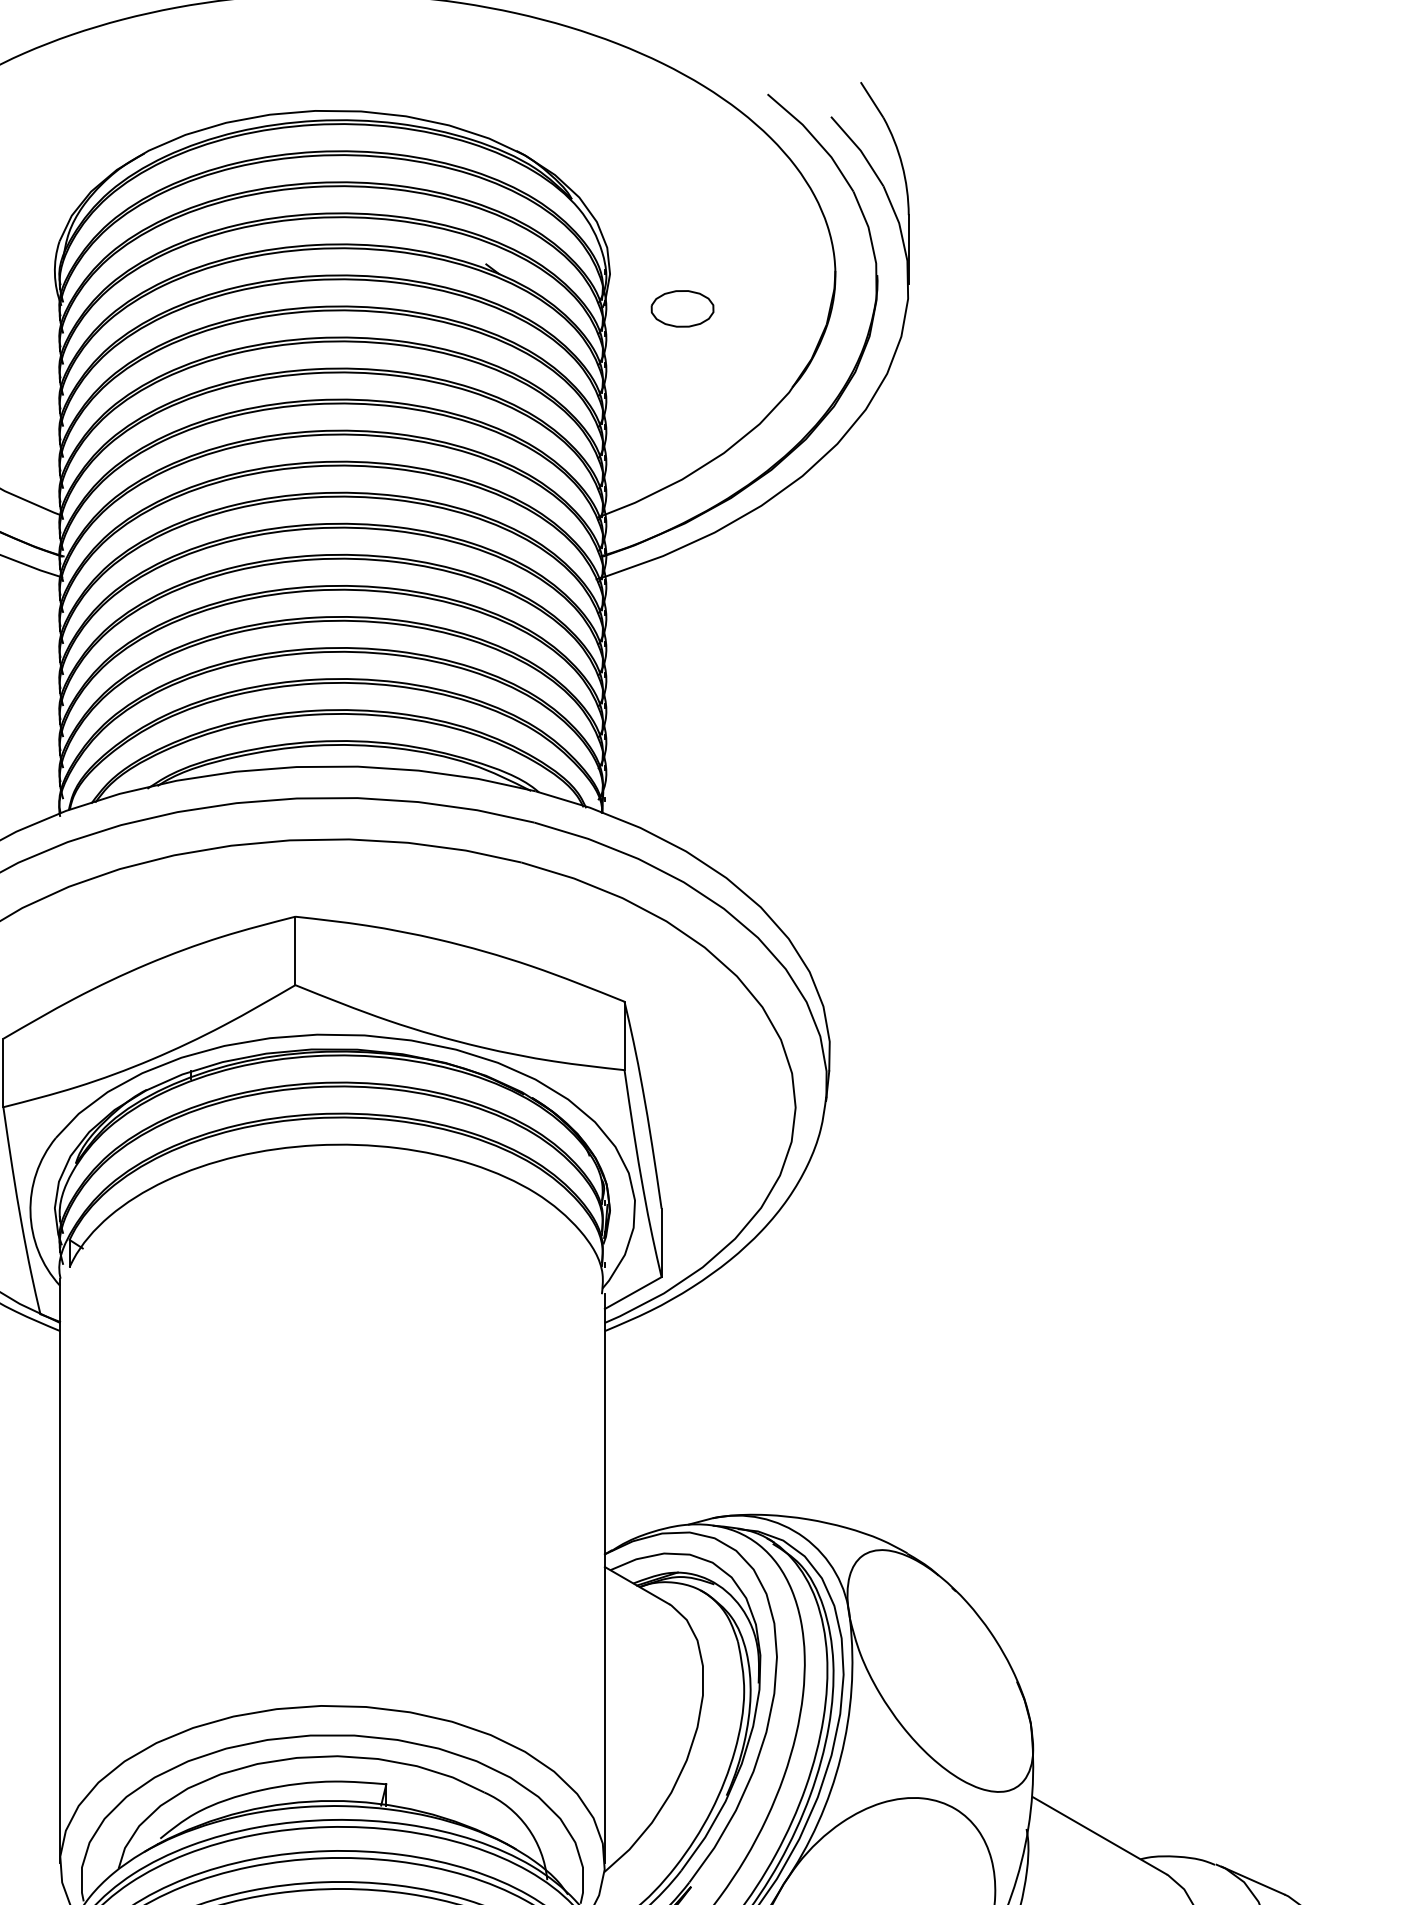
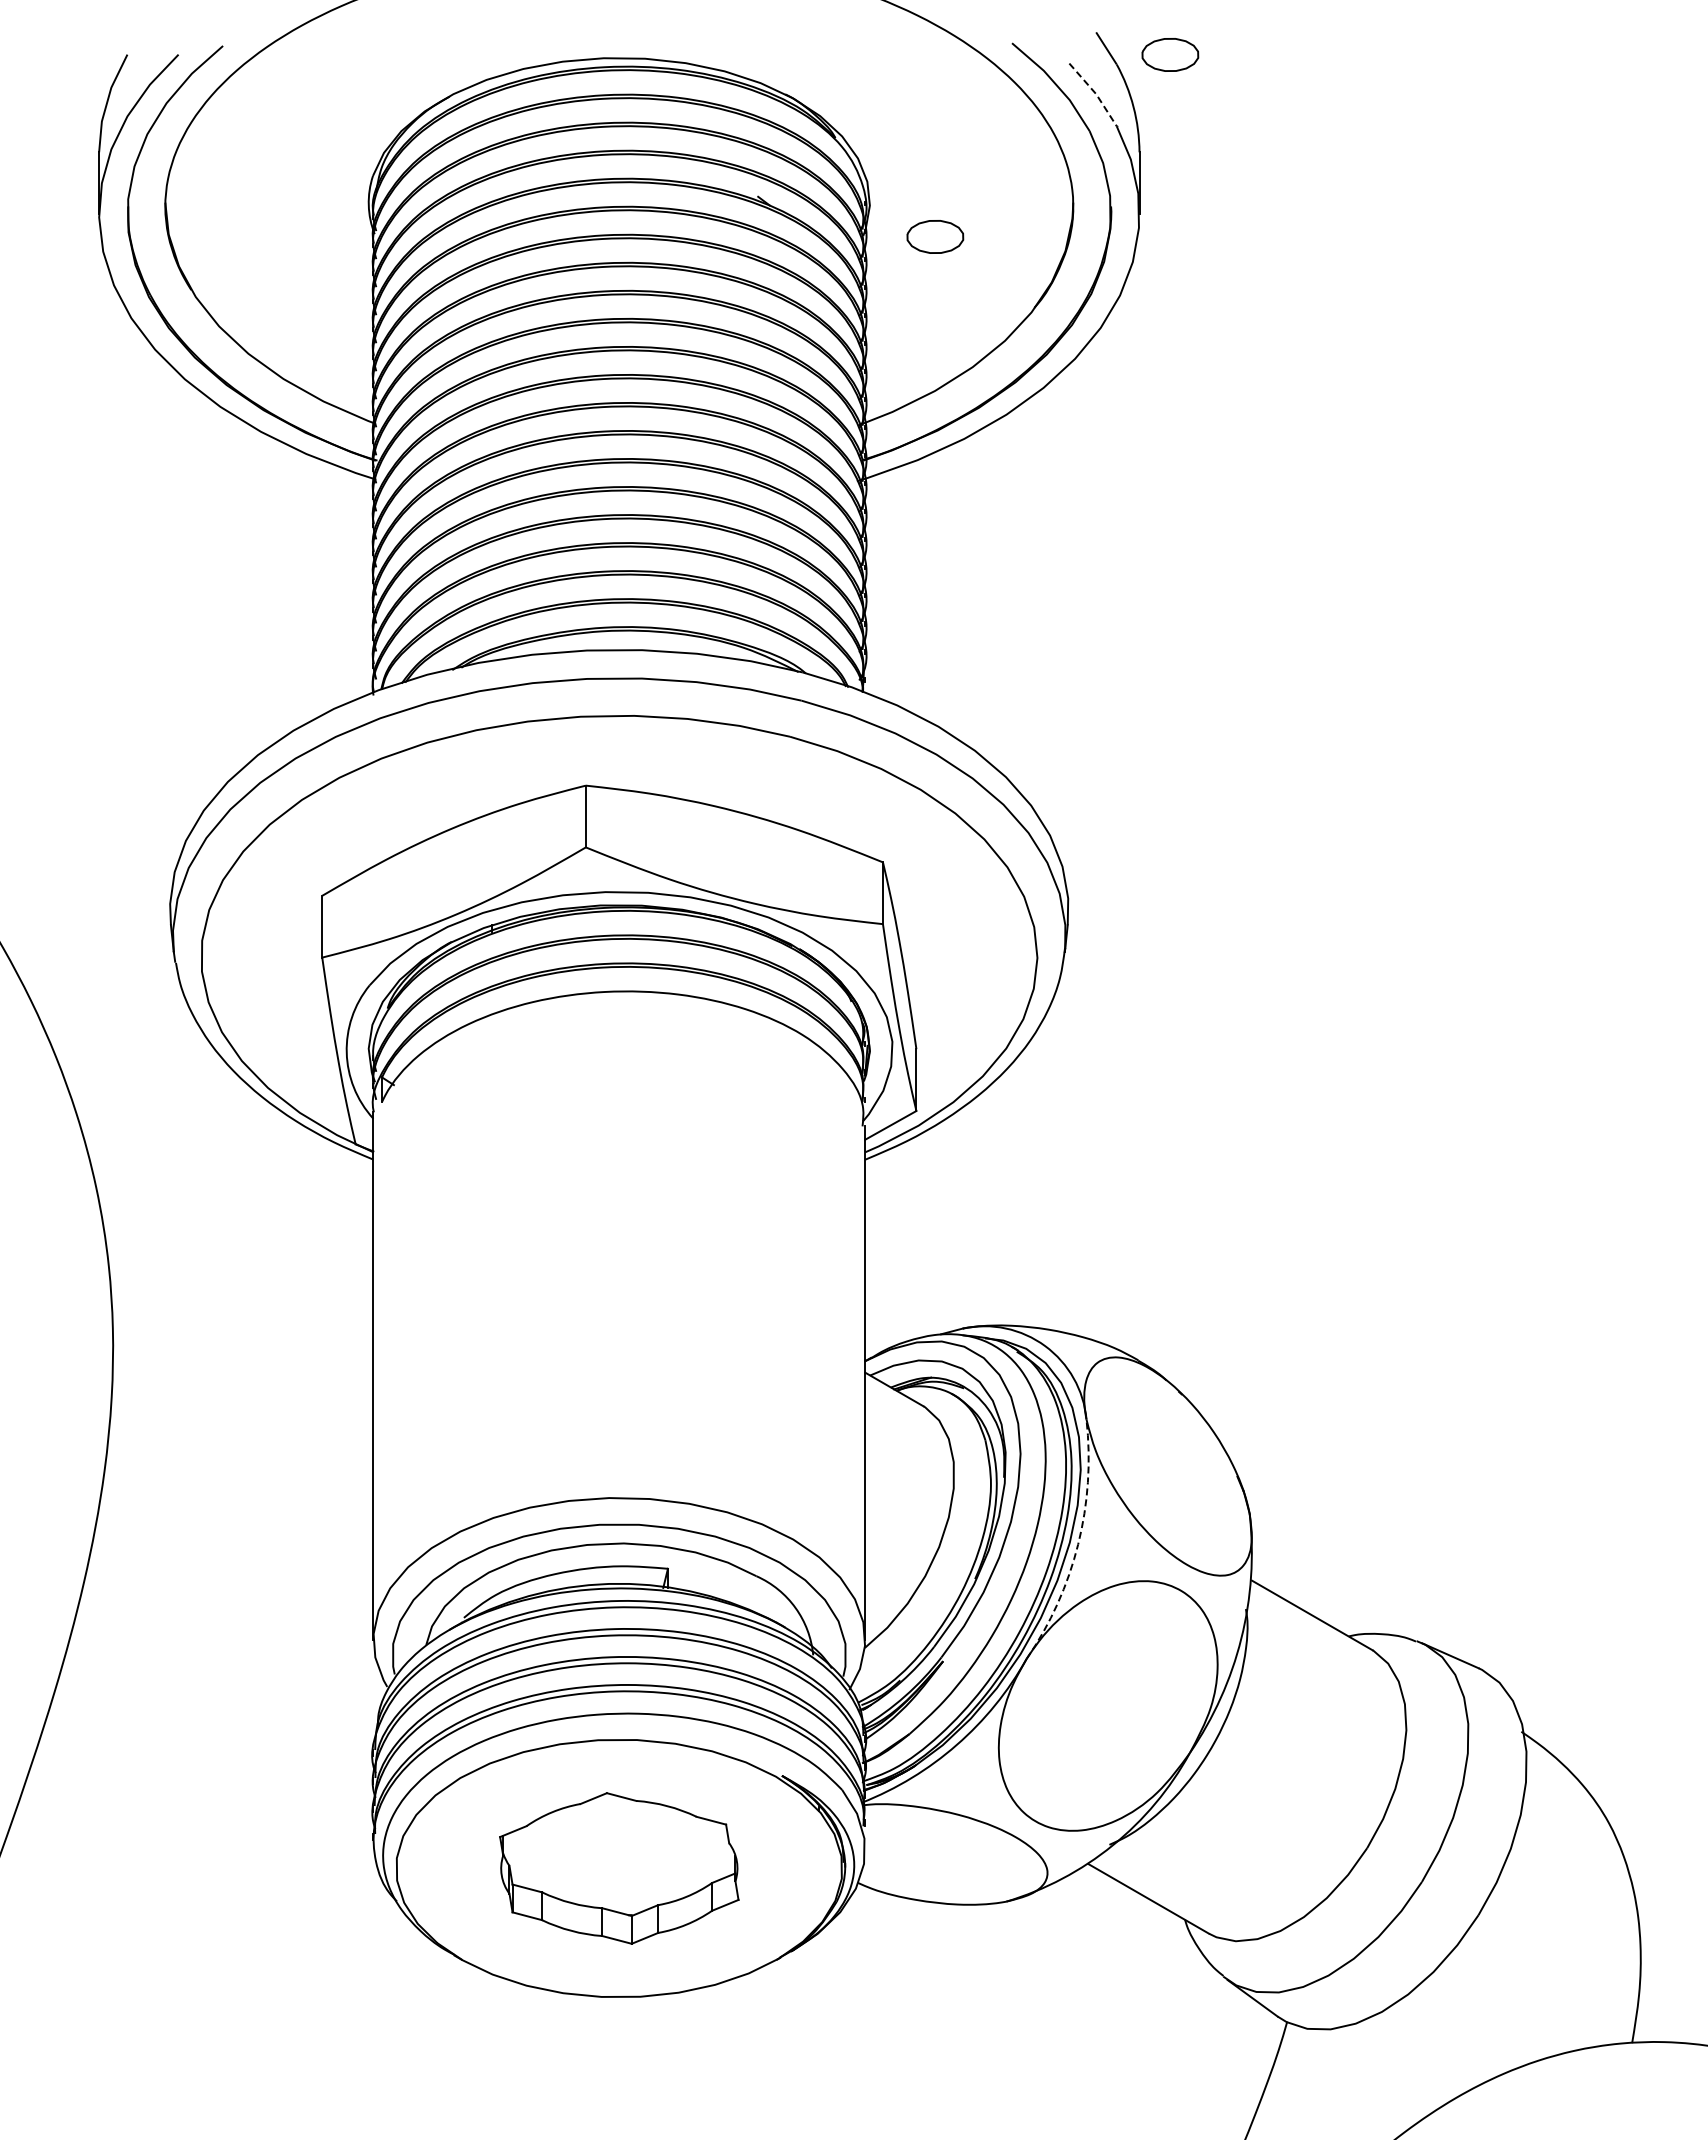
part: (943, 106) -> (1170, 54), added
line: (861, 151) -> (1096, 94), solid -> dashed
arc: (841, 1757) -> (1078, 1544), solid -> dashed

